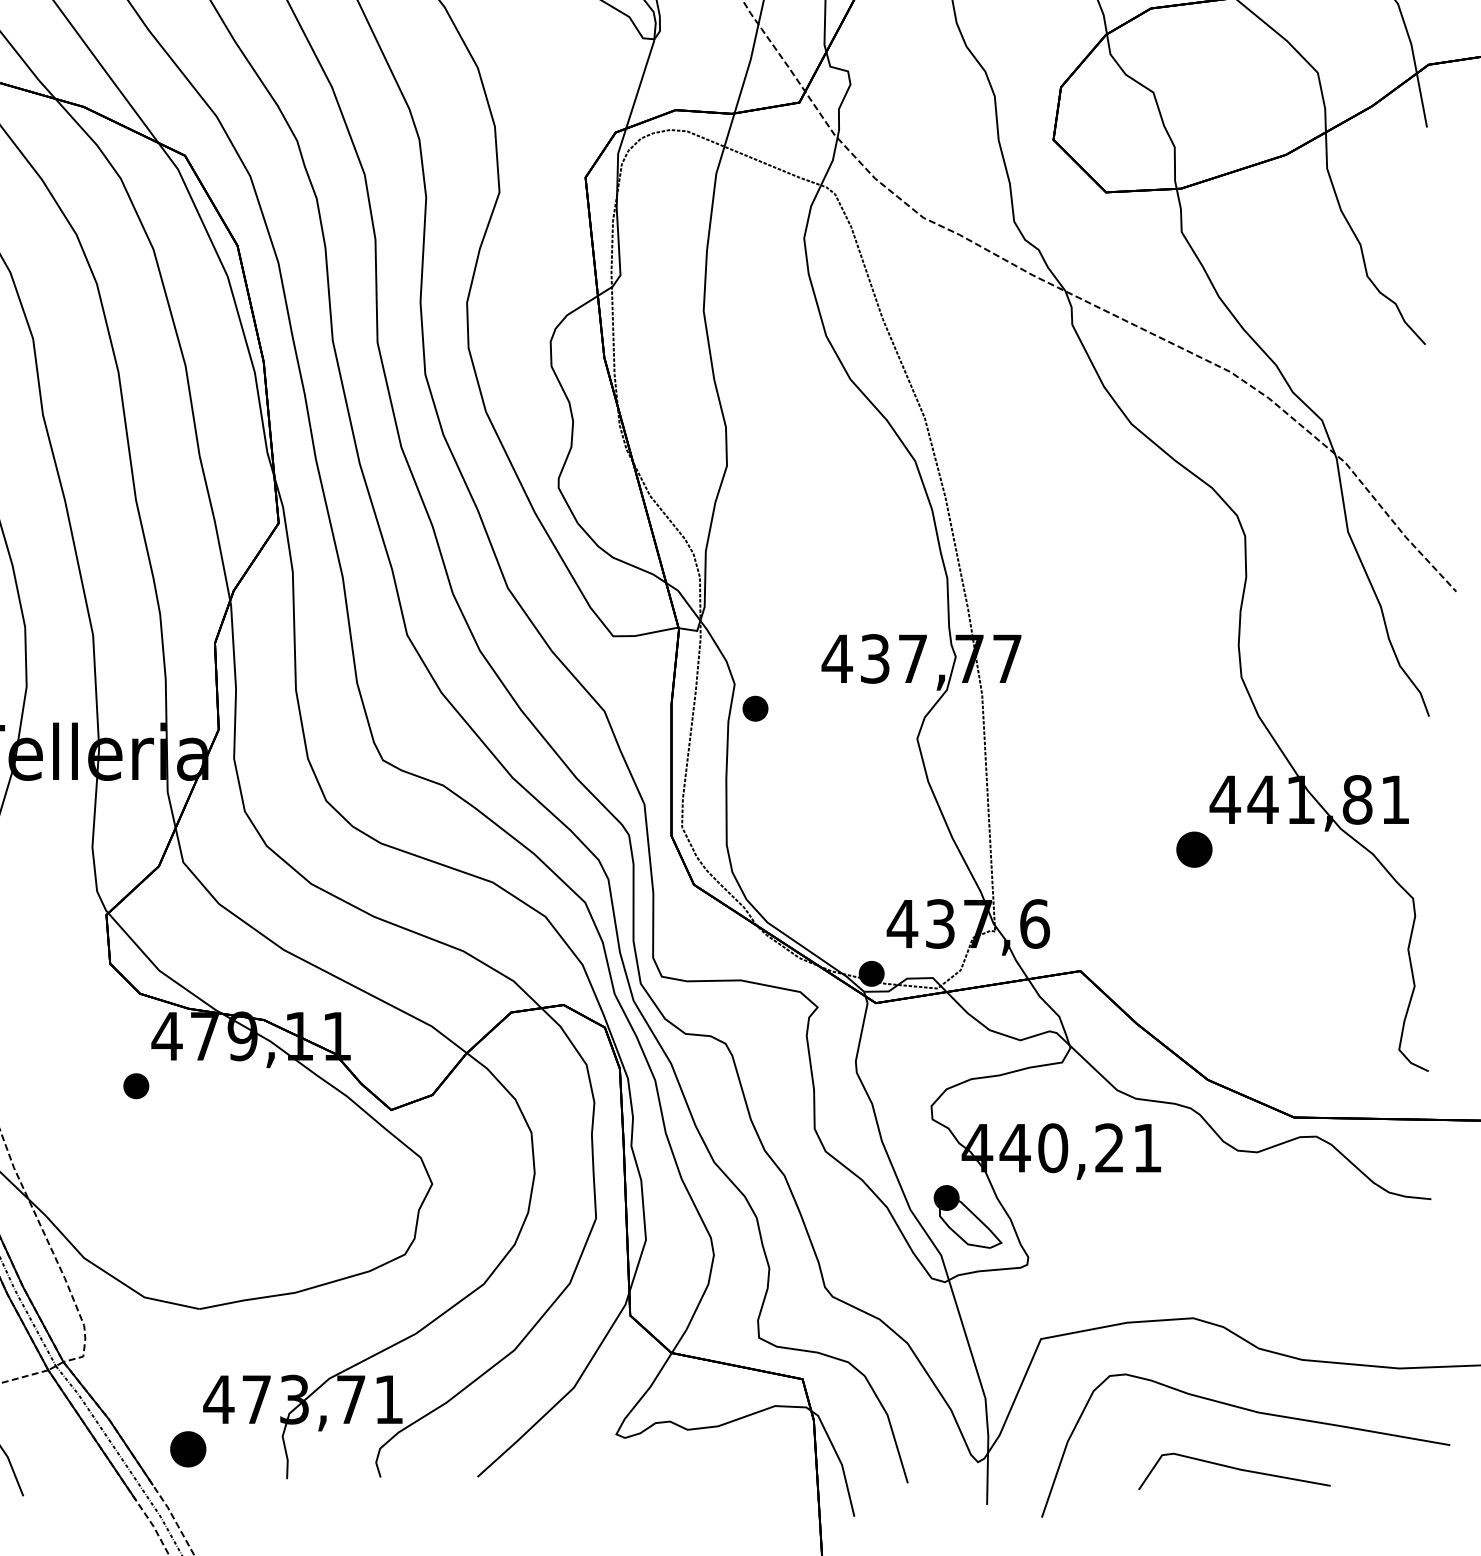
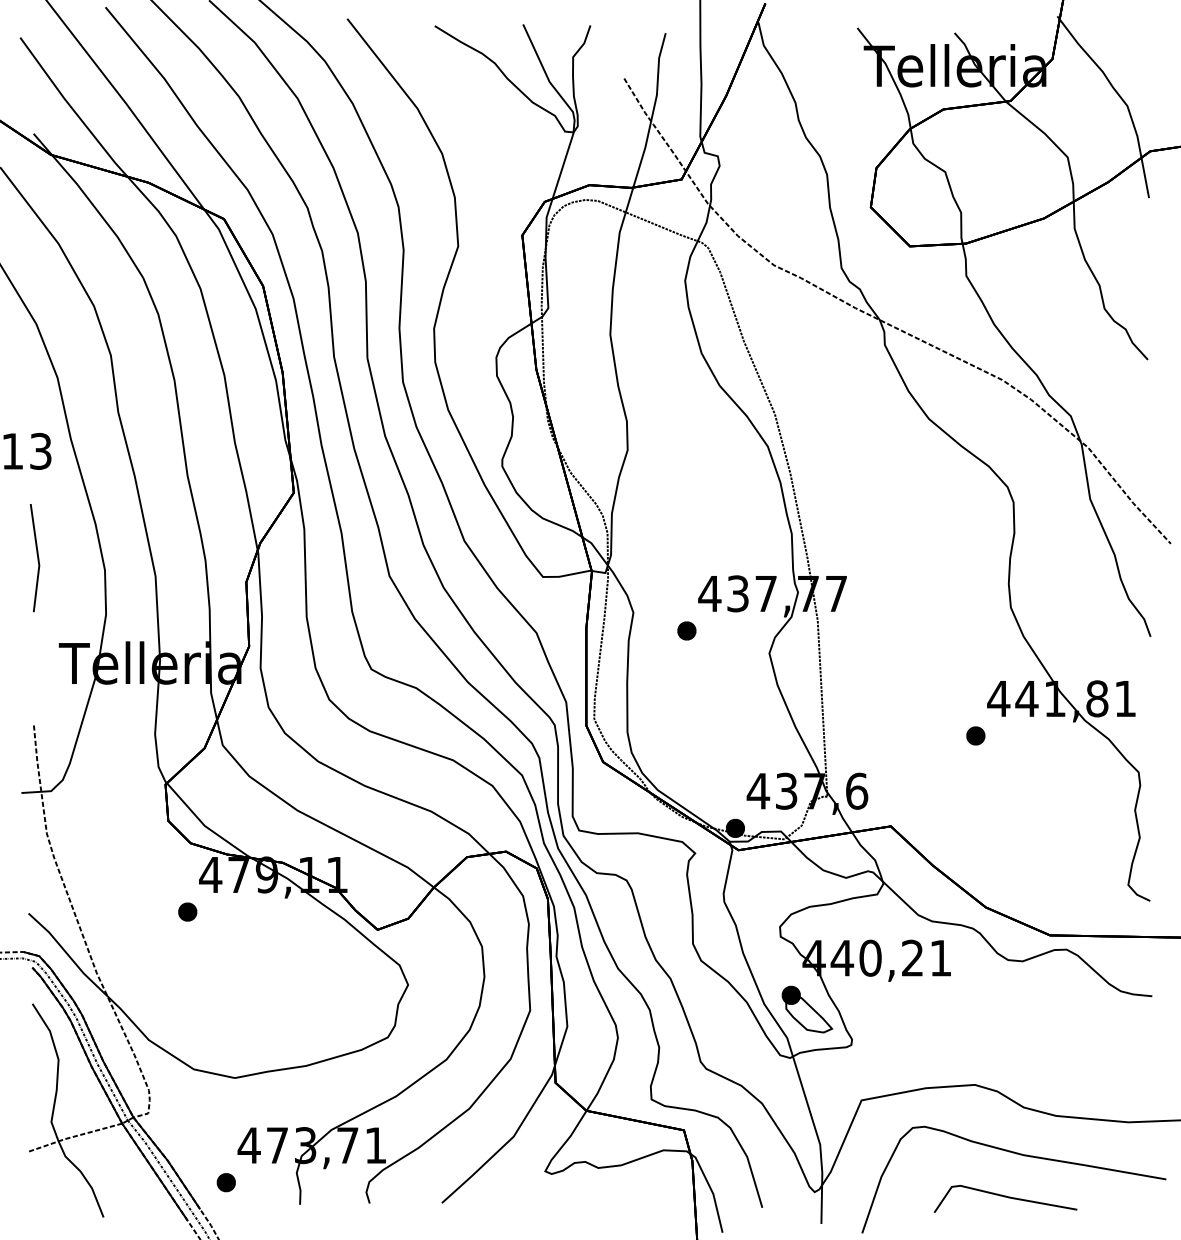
part: (754, 708) -> (686, 630), moved
part: (1194, 849) -> (975, 735), size x0.71
part: (186, 1449) -> (225, 1182), size x0.71

